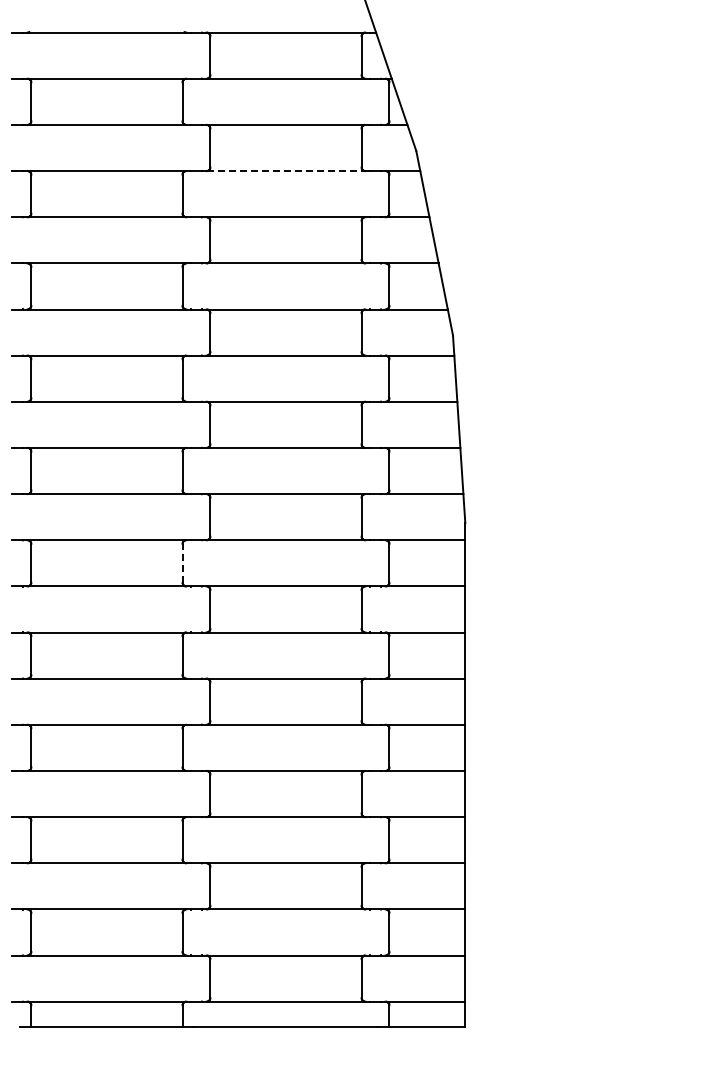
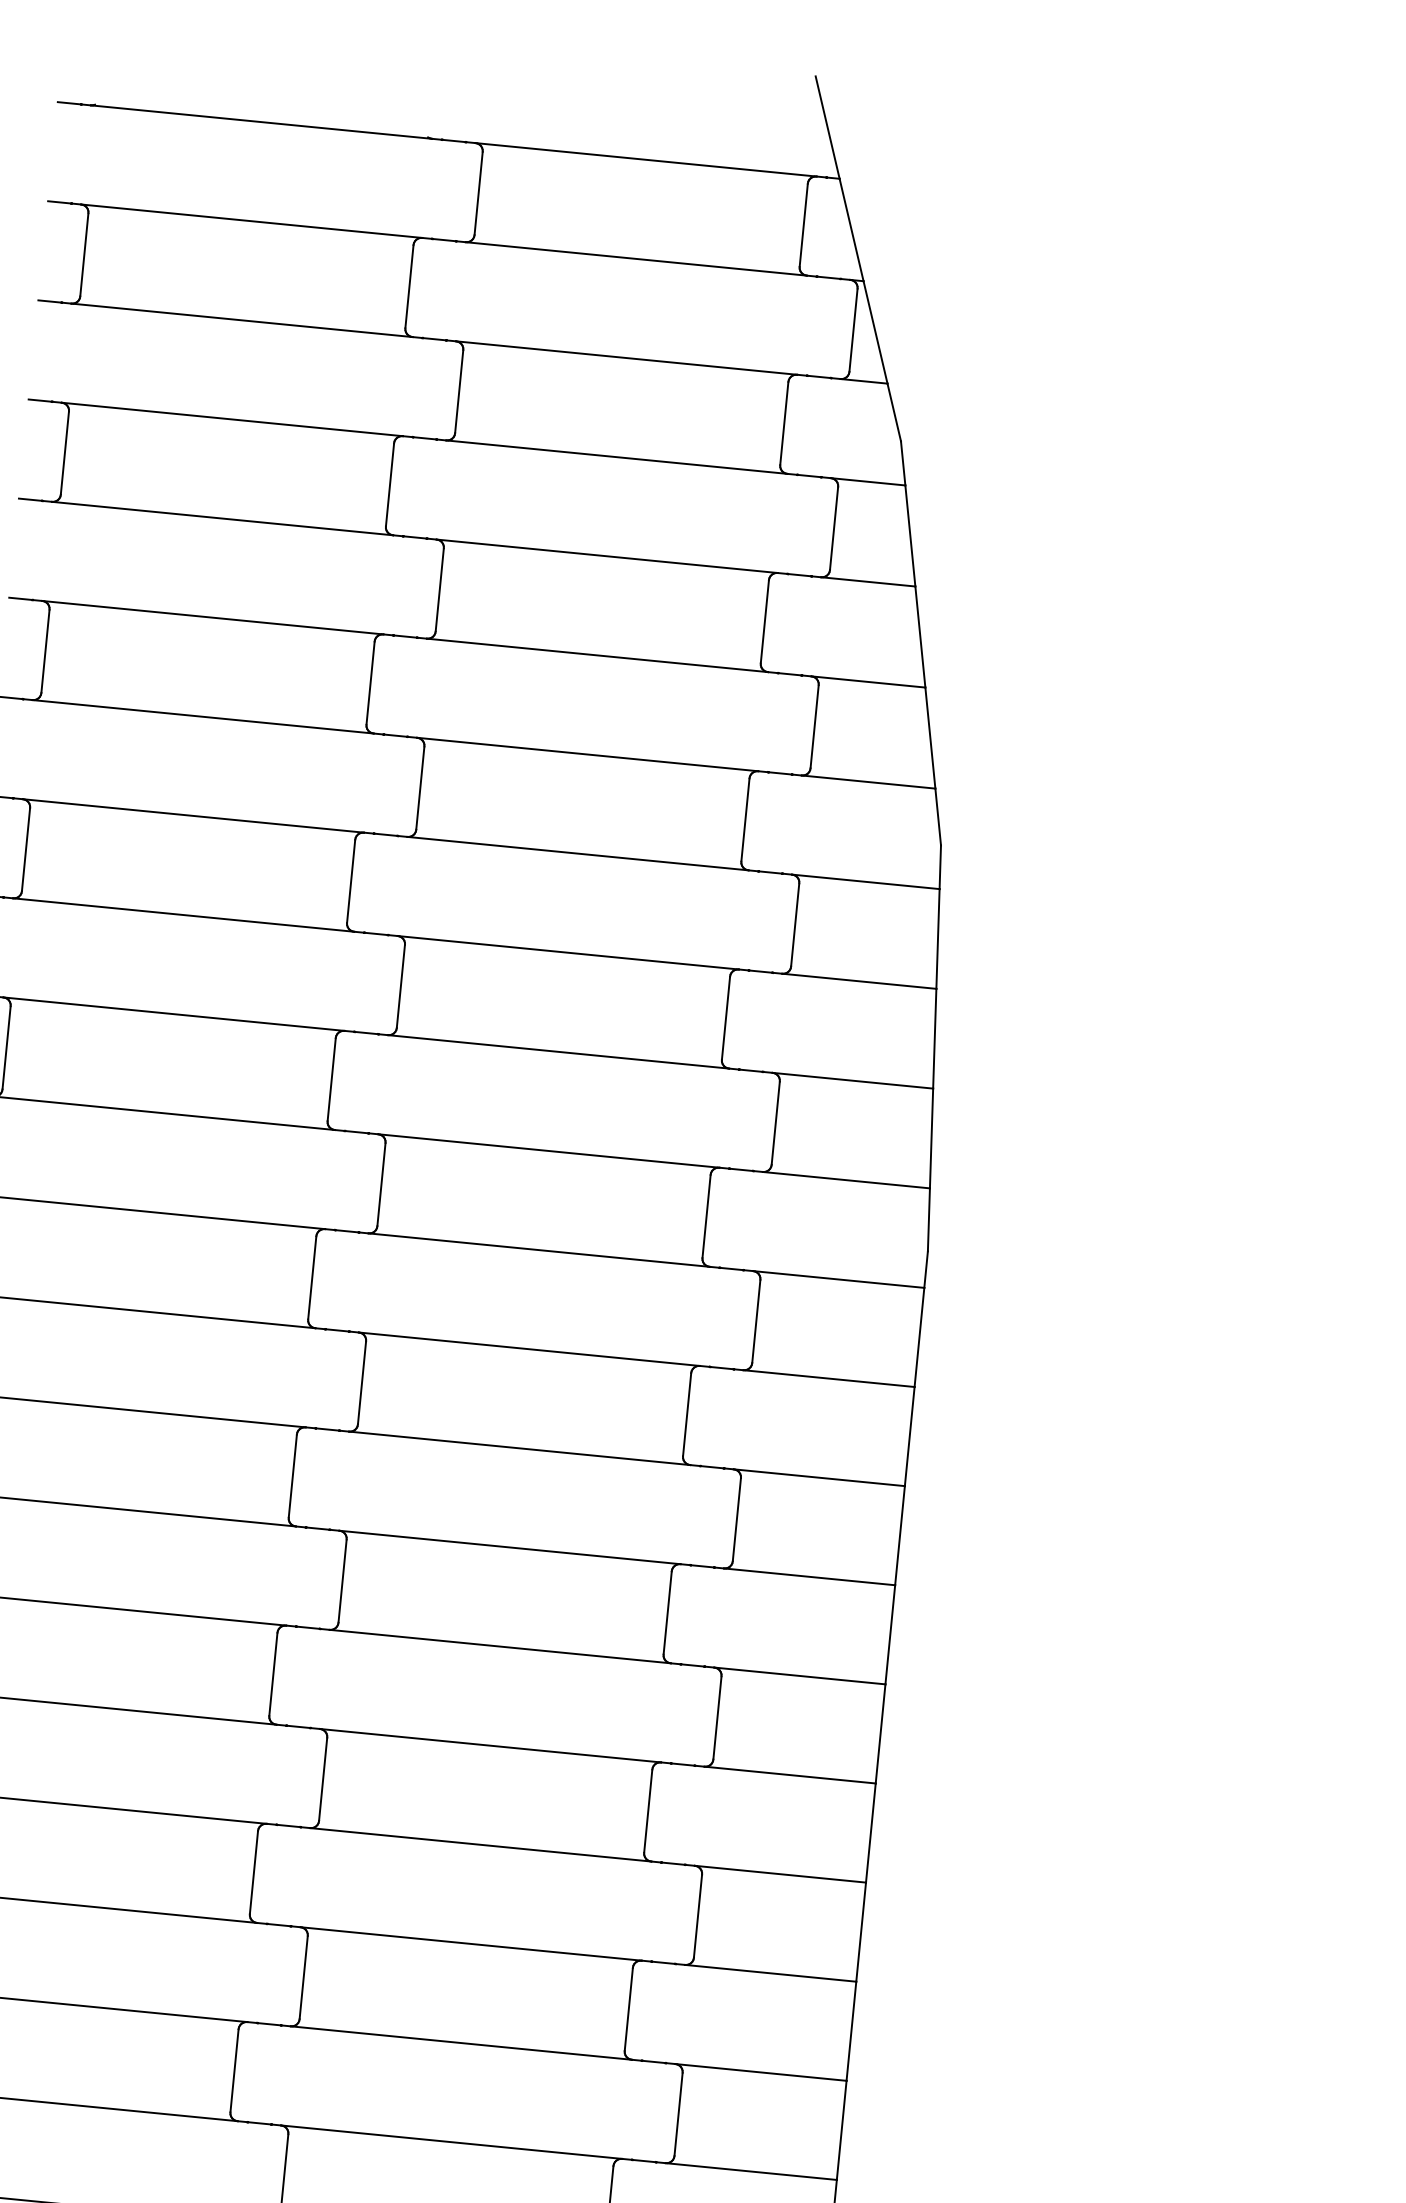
line: (286, 171) -> (617, 458), dashed -> solid
line: (182, 562) -> (312, 1276), dashed -> solid

